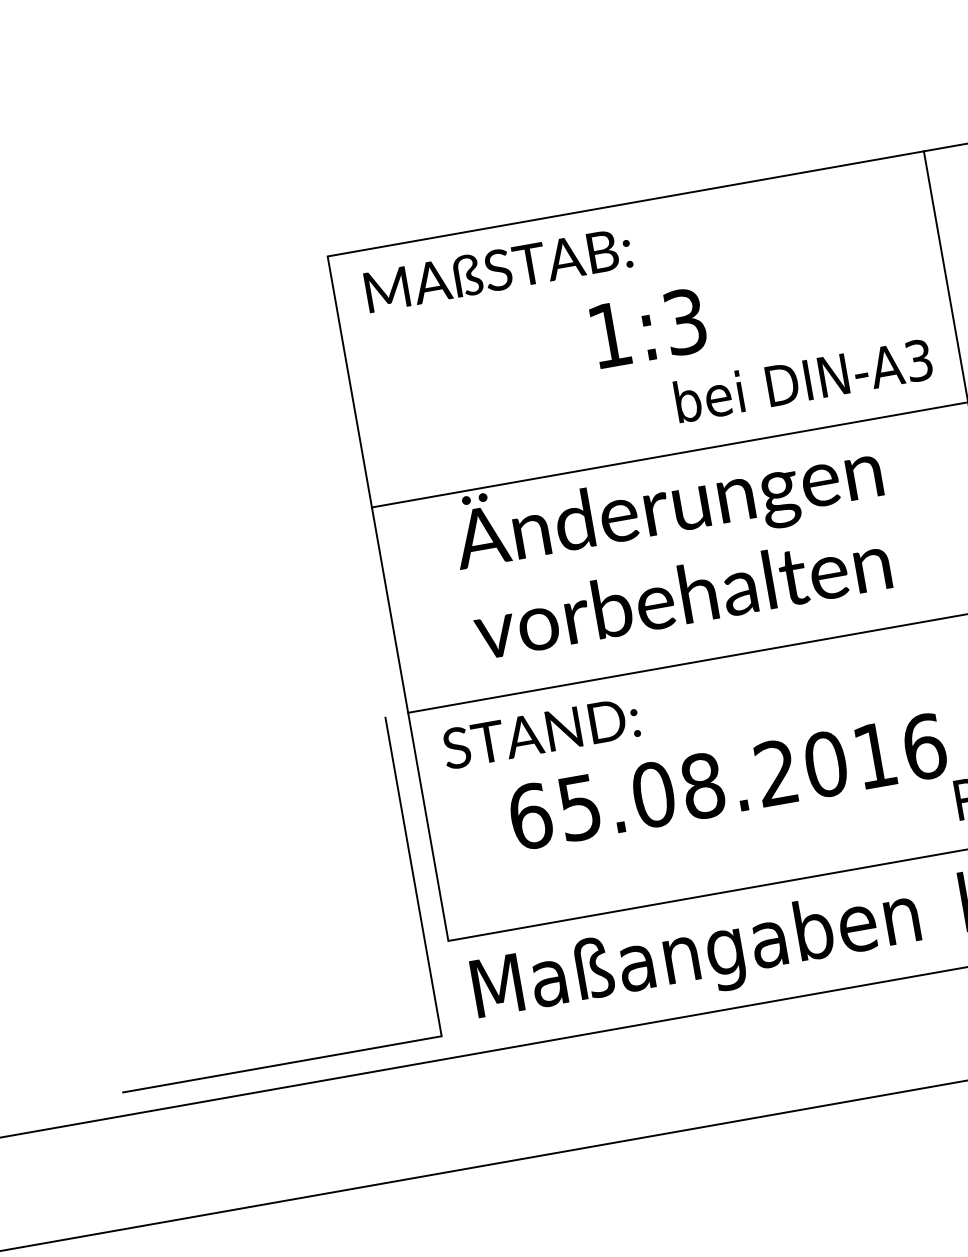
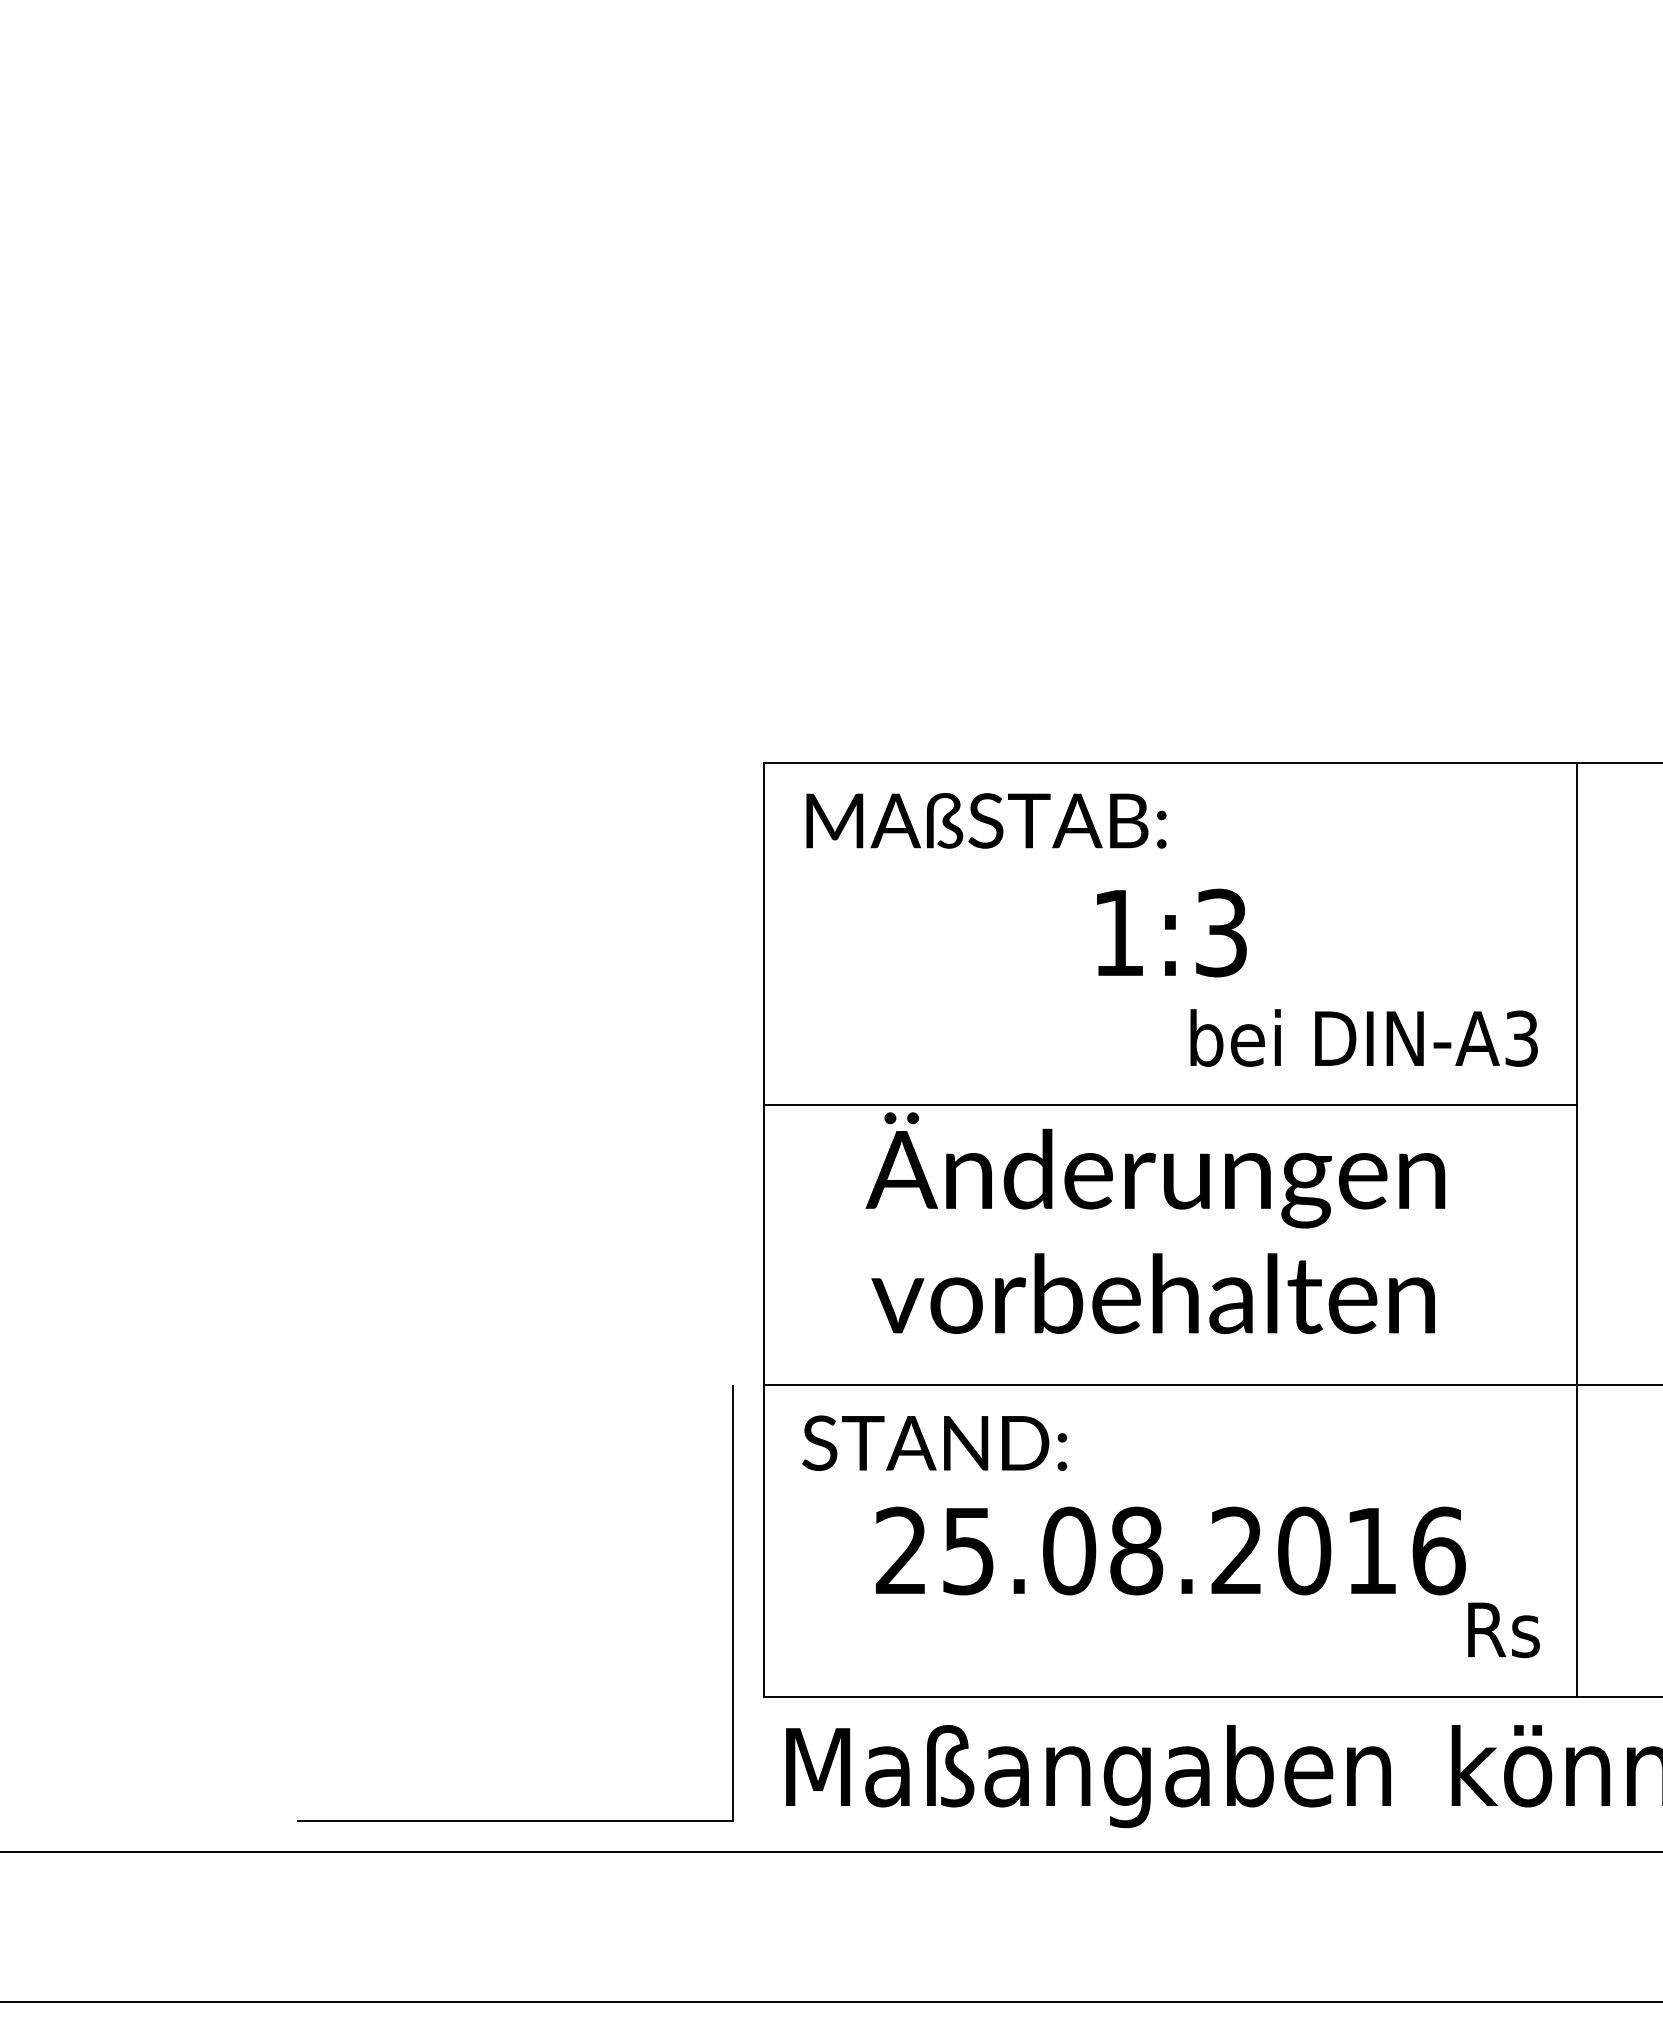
text: (530, 816) -> (901, 1550), 65.08.2016 -> 25.08.2016

